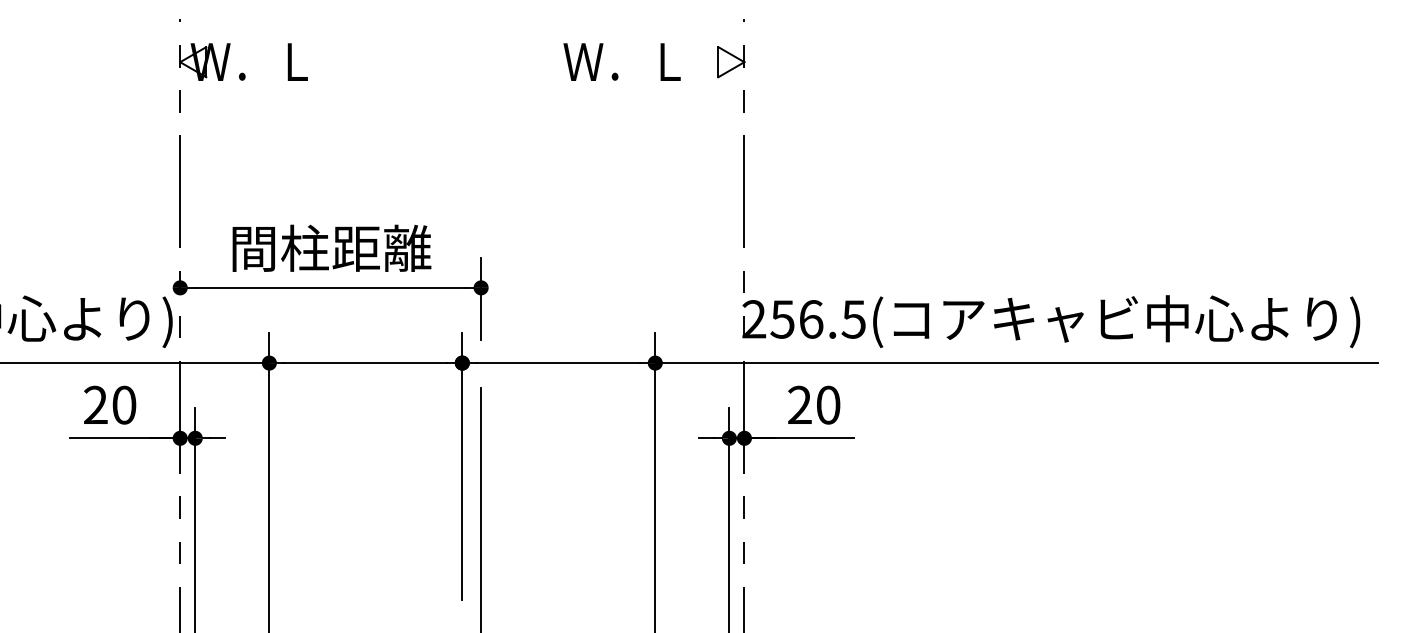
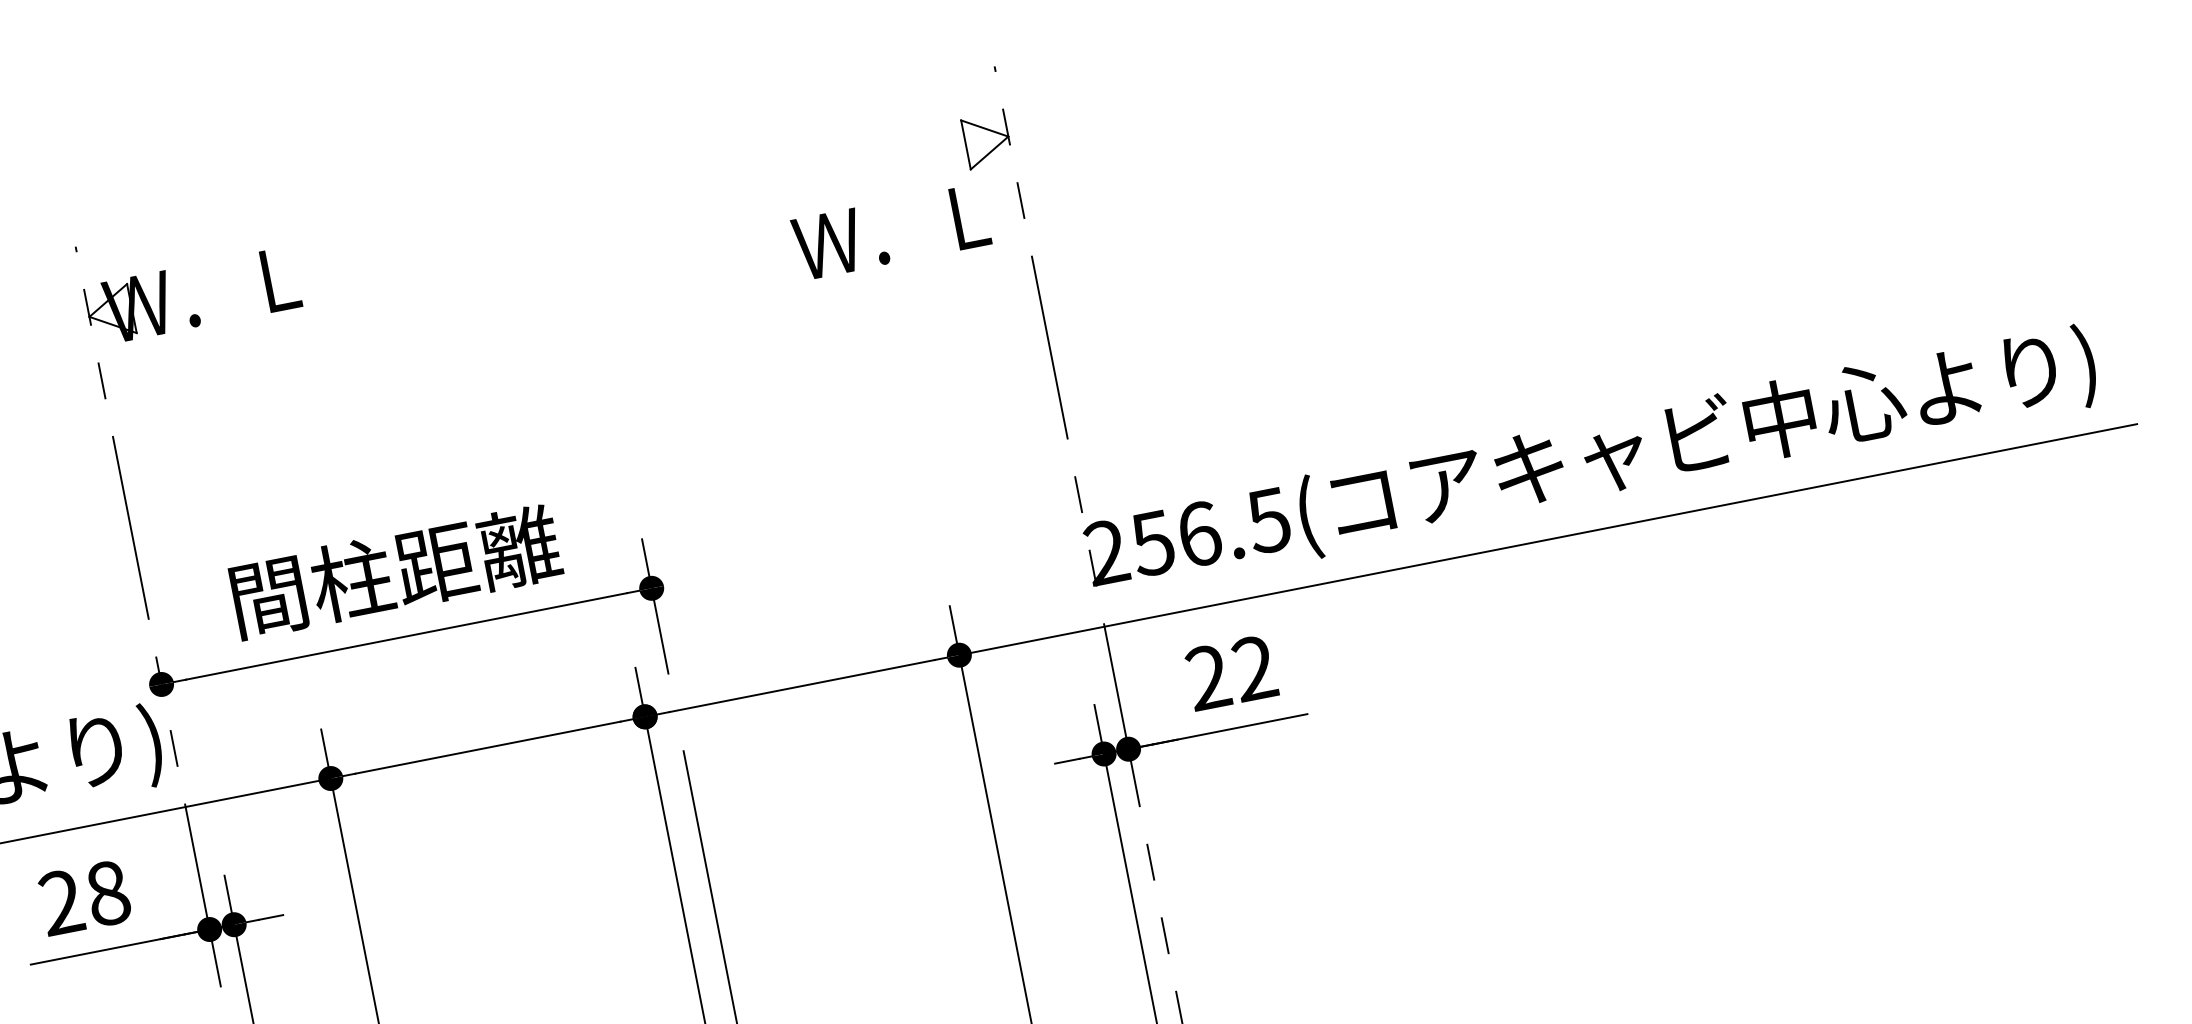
text: (621, 61) -> (890, 231), moved
text: (124, 404) -> (108, 892), 20 -> 28
text: (828, 404) -> (1254, 667), 20 -> 22

